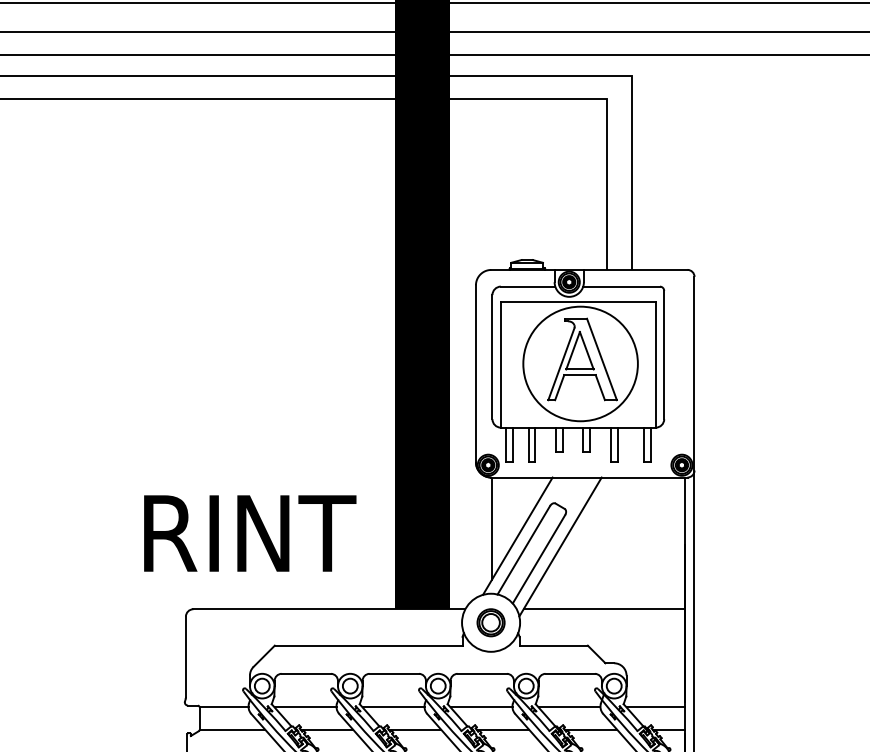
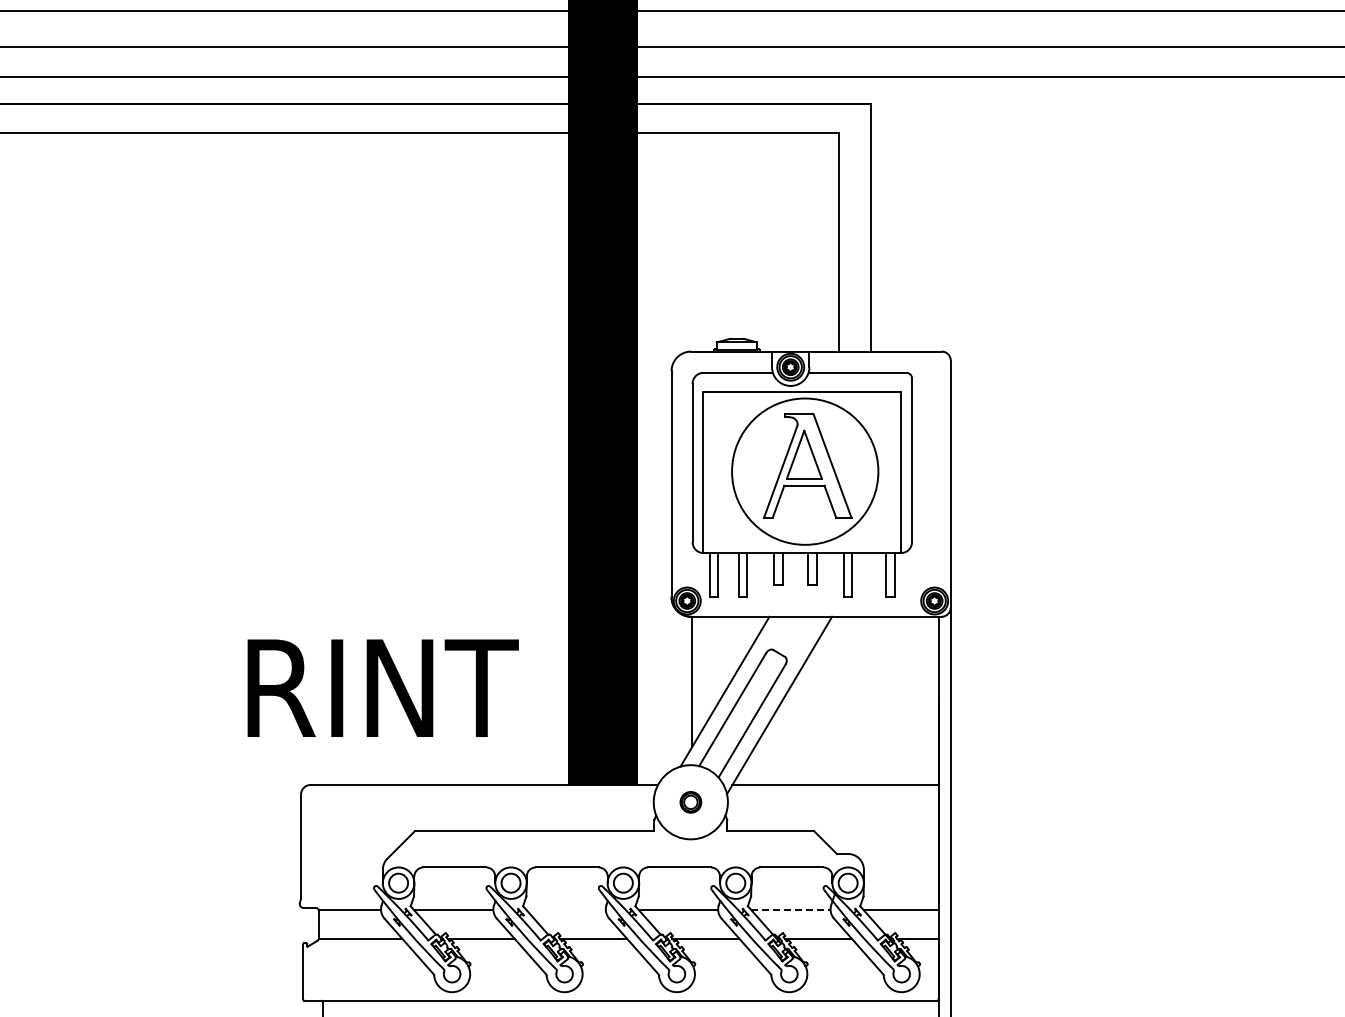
part: (490, 622) -> (690, 802), size x0.6
line: (392, 707) -> (565, 910), removed
line: (569, 707) -> (791, 910), solid -> dashed

